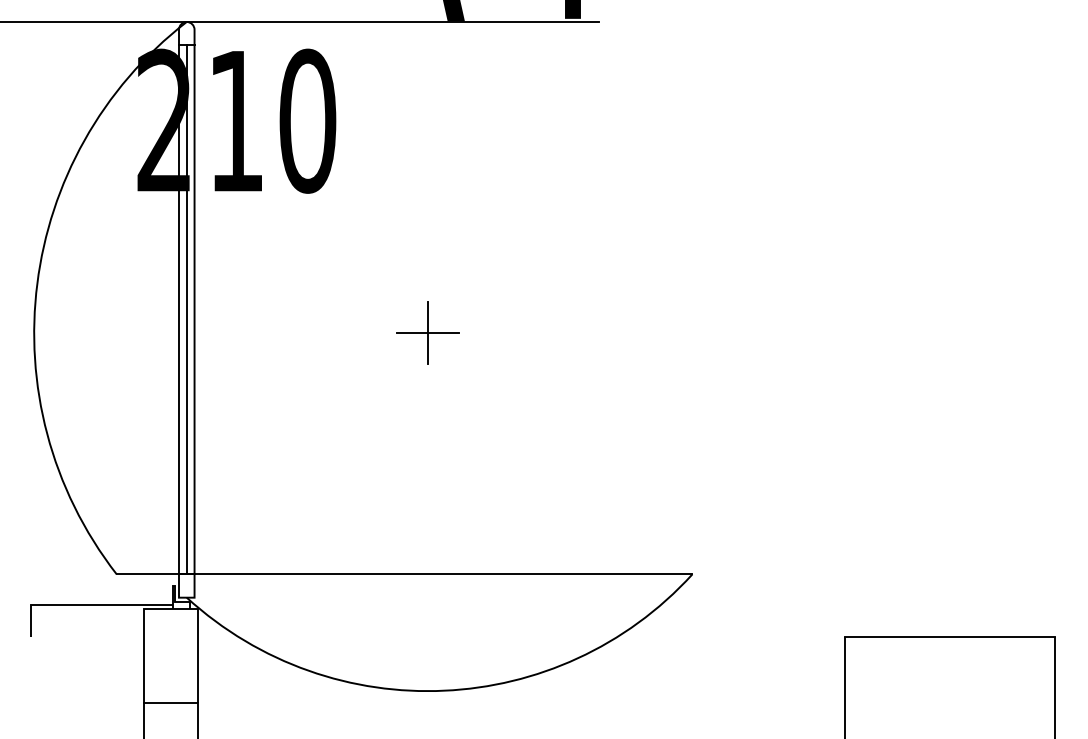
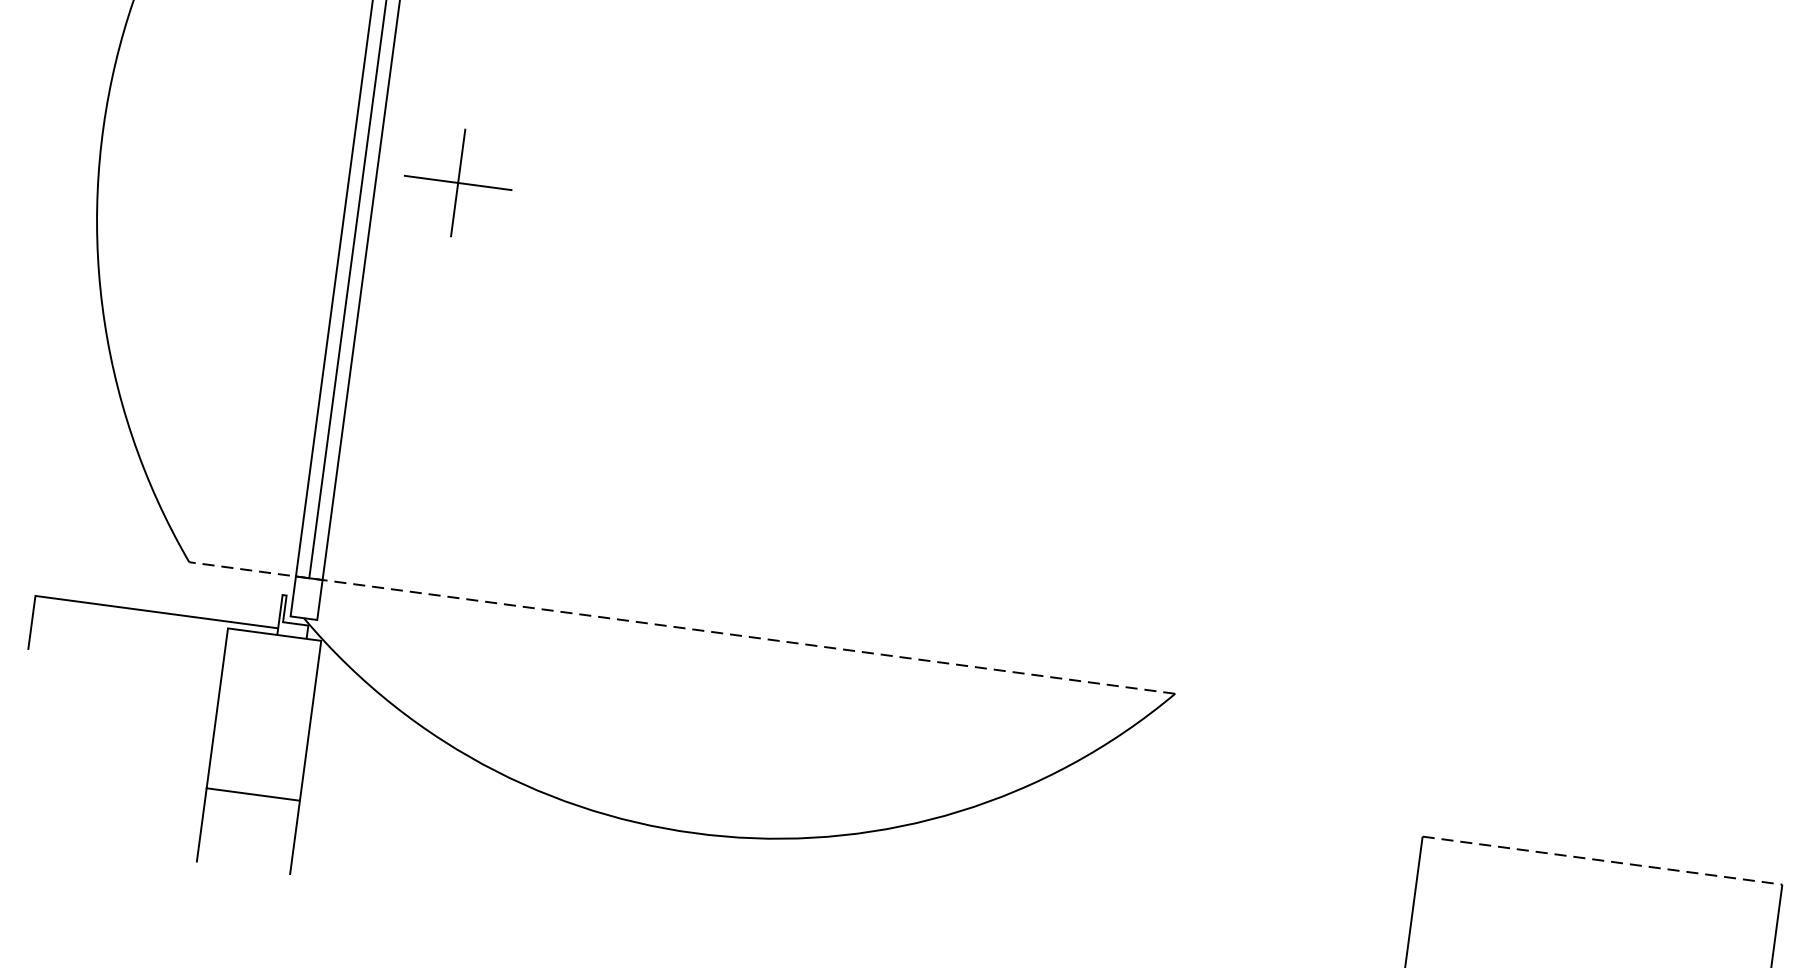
part: (427, 332) -> (457, 181), moved
line: (404, 574) -> (682, 628), solid -> dashed
line: (950, 637) -> (1602, 860), solid -> dashed

